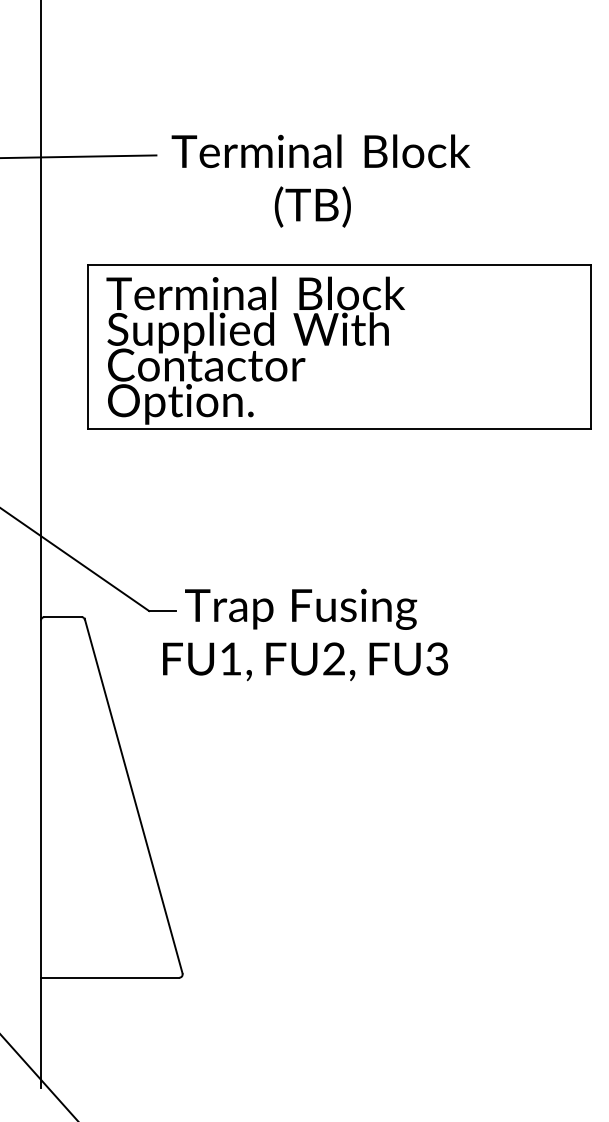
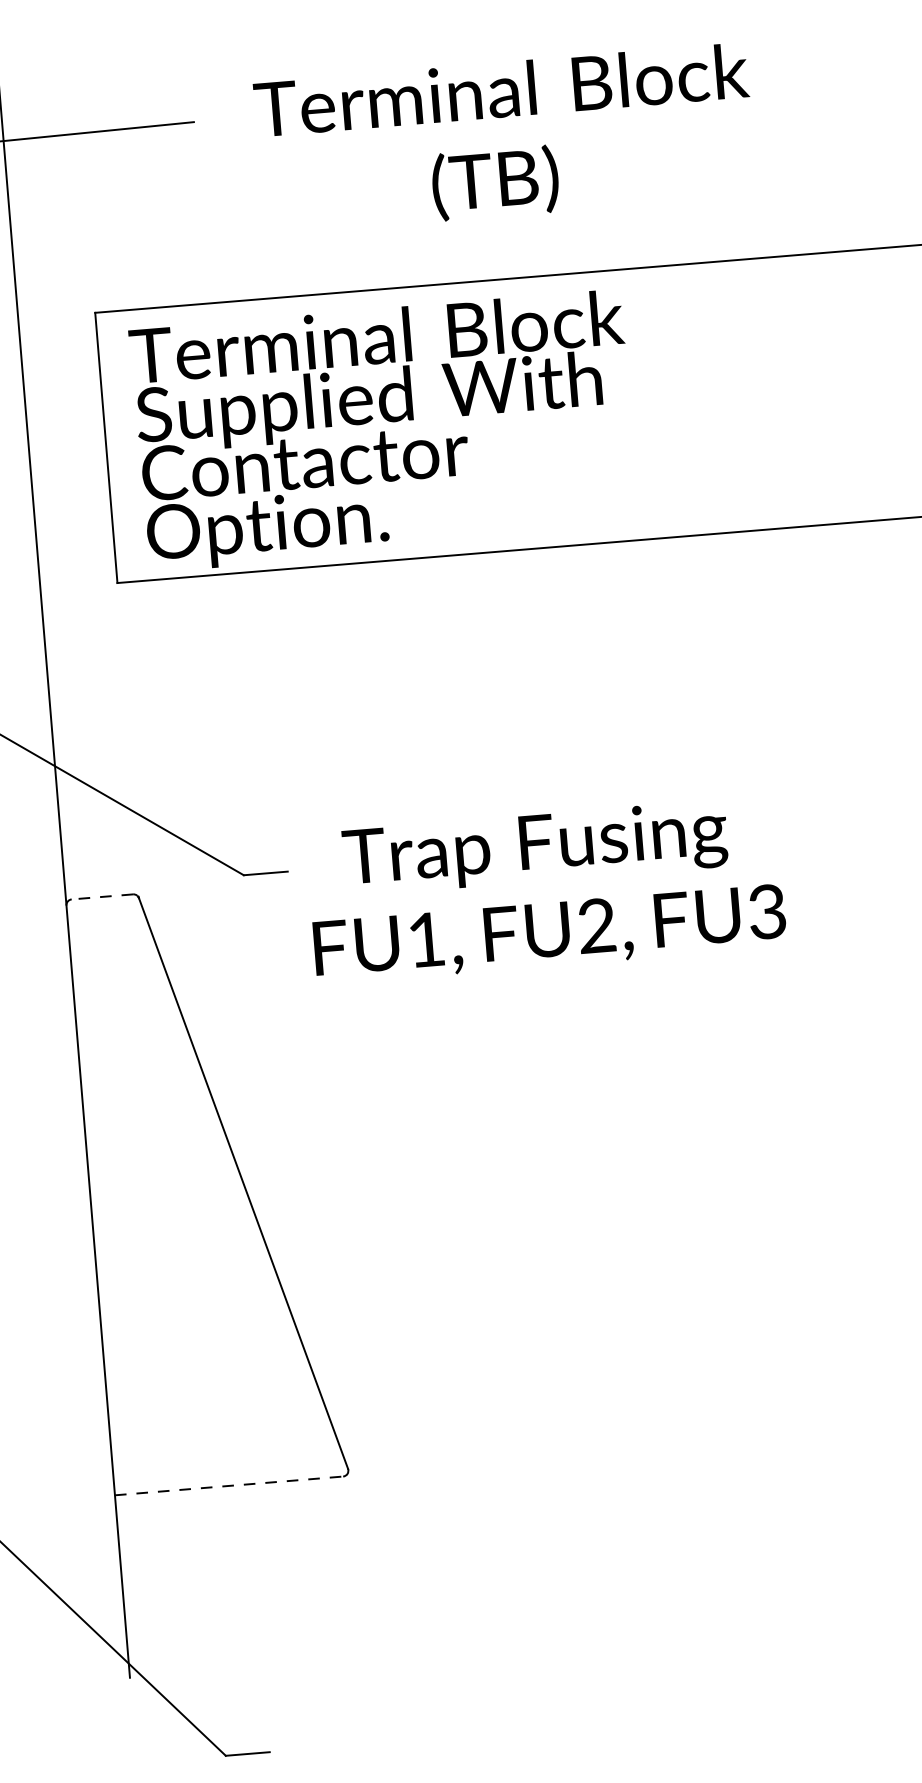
text: (320, 180) -> (504, 138), moved
line: (63, 617) -> (103, 897), solid -> dashed
text: (305, 634) -> (546, 889), moved
line: (110, 977) -> (229, 1485), solid -> dashed

